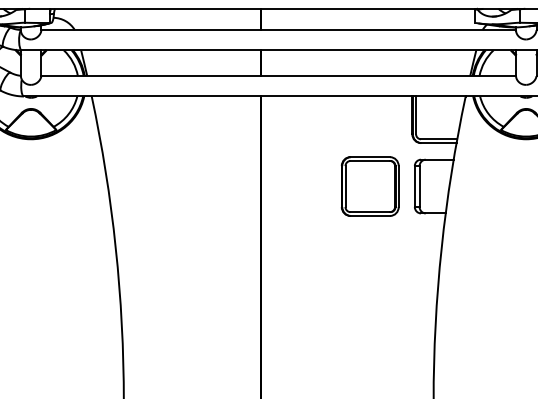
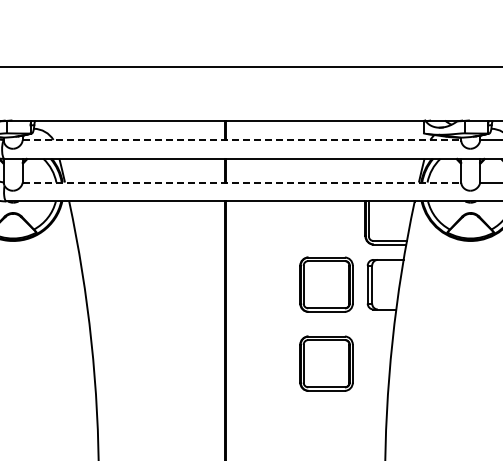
line: (279, 30) -> (242, 140), solid -> dashed
line: (279, 75) -> (242, 182), solid -> dashed
part: (370, 271) -> (326, 363), added

